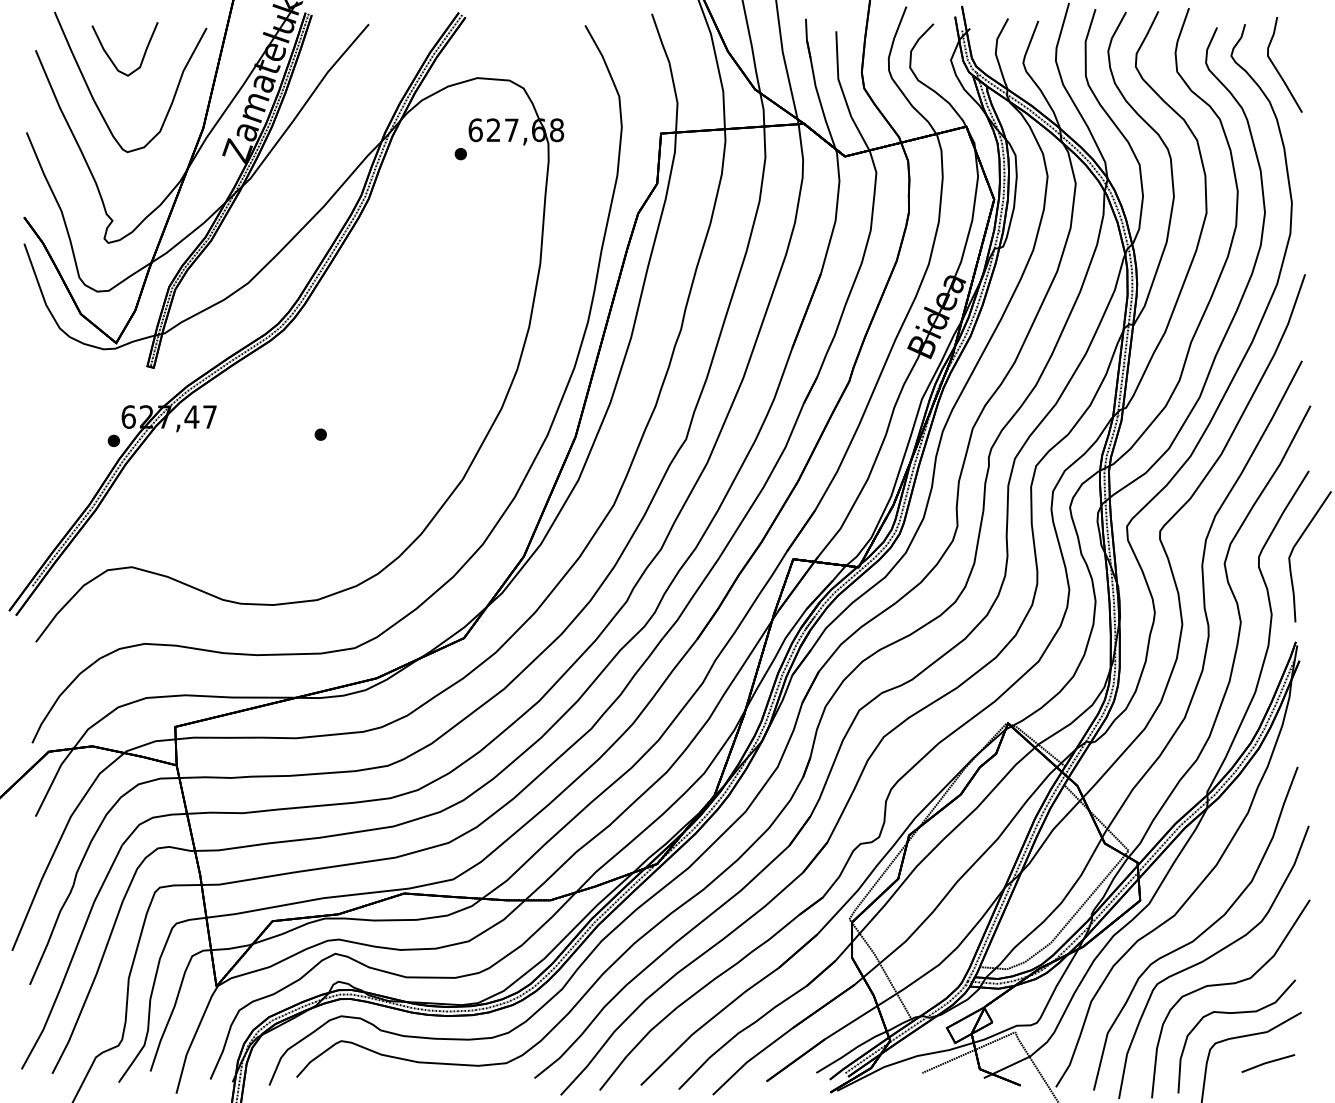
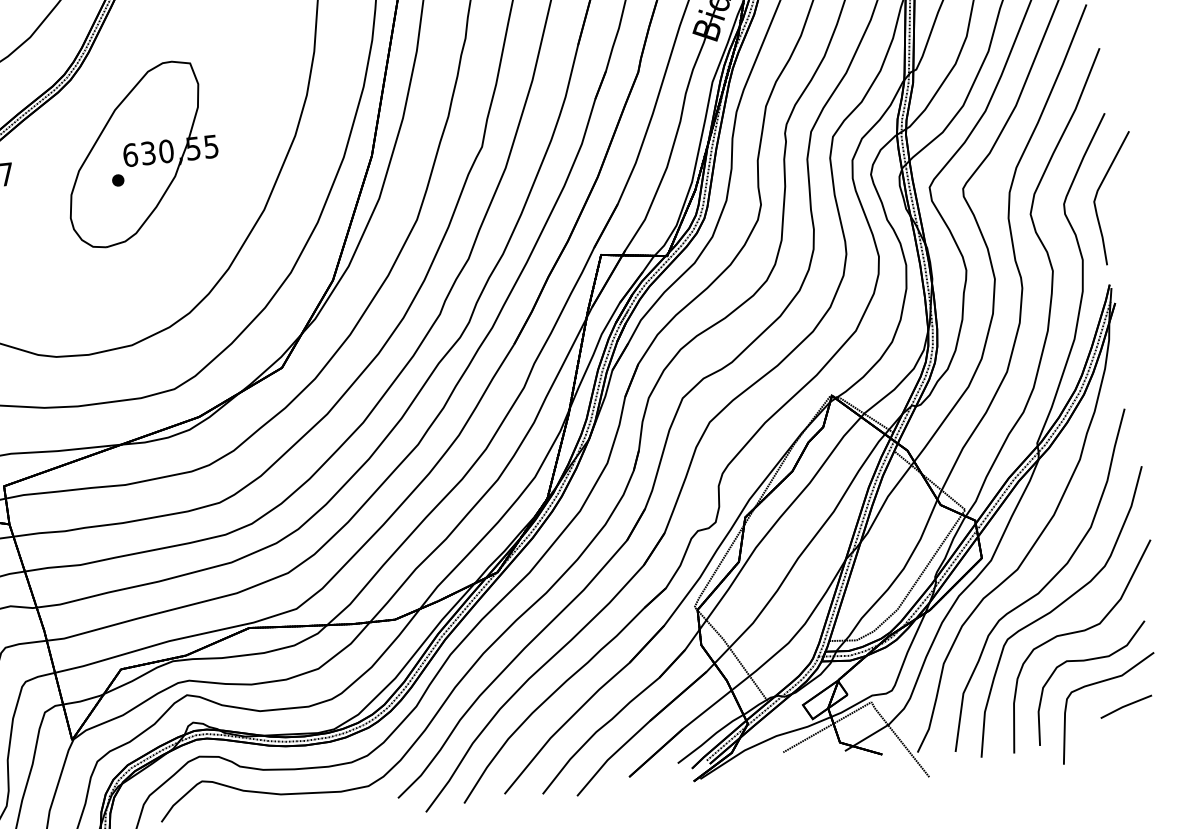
part: (345, 410) -> (140, 153), added

